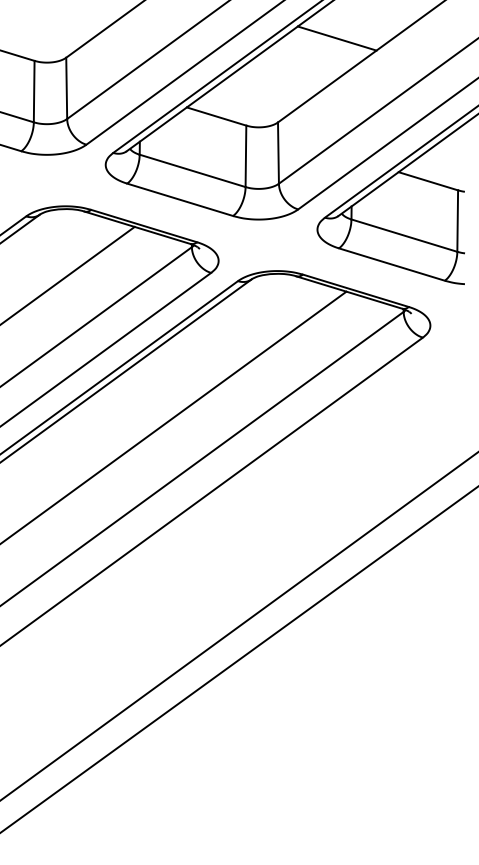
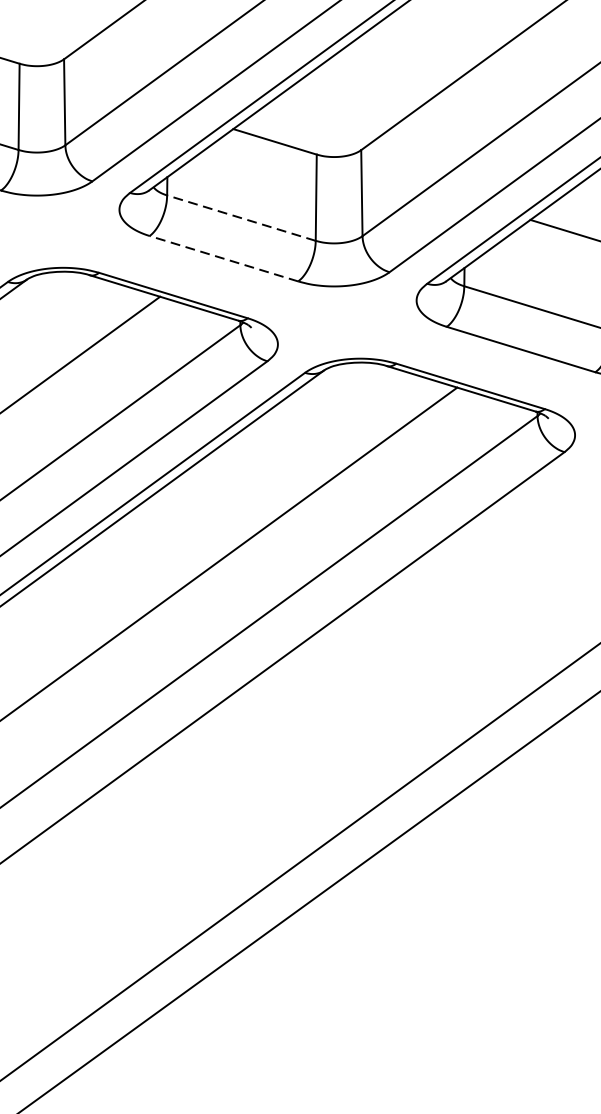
line: (336, 38) -> (443, 32), removed
line: (192, 170) -> (241, 217), solid -> dashed
line: (179, 199) -> (222, 258), solid -> dashed

